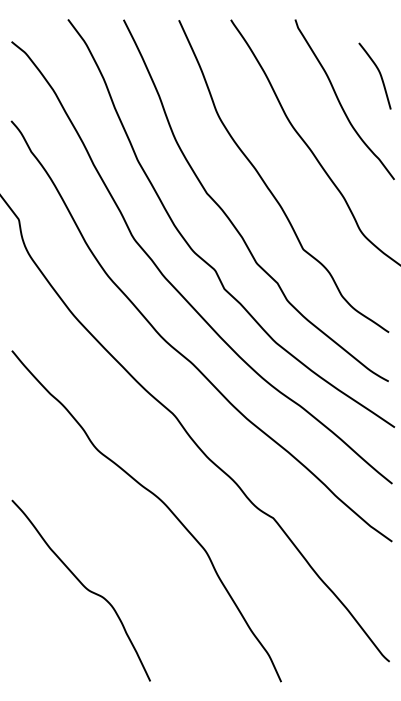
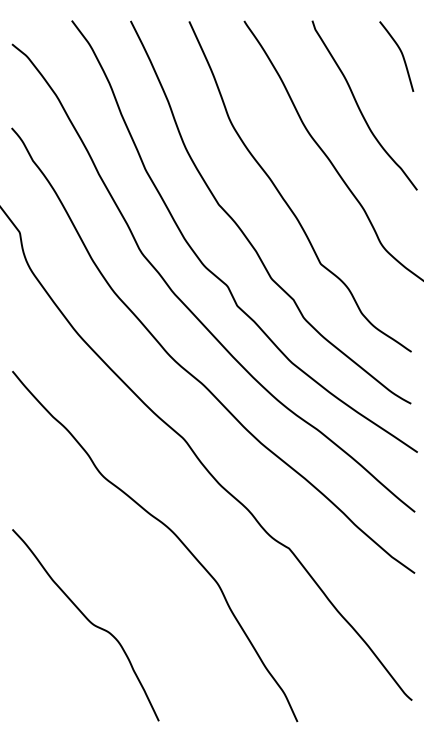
curve: (379, 75) -> (401, 55), moved

